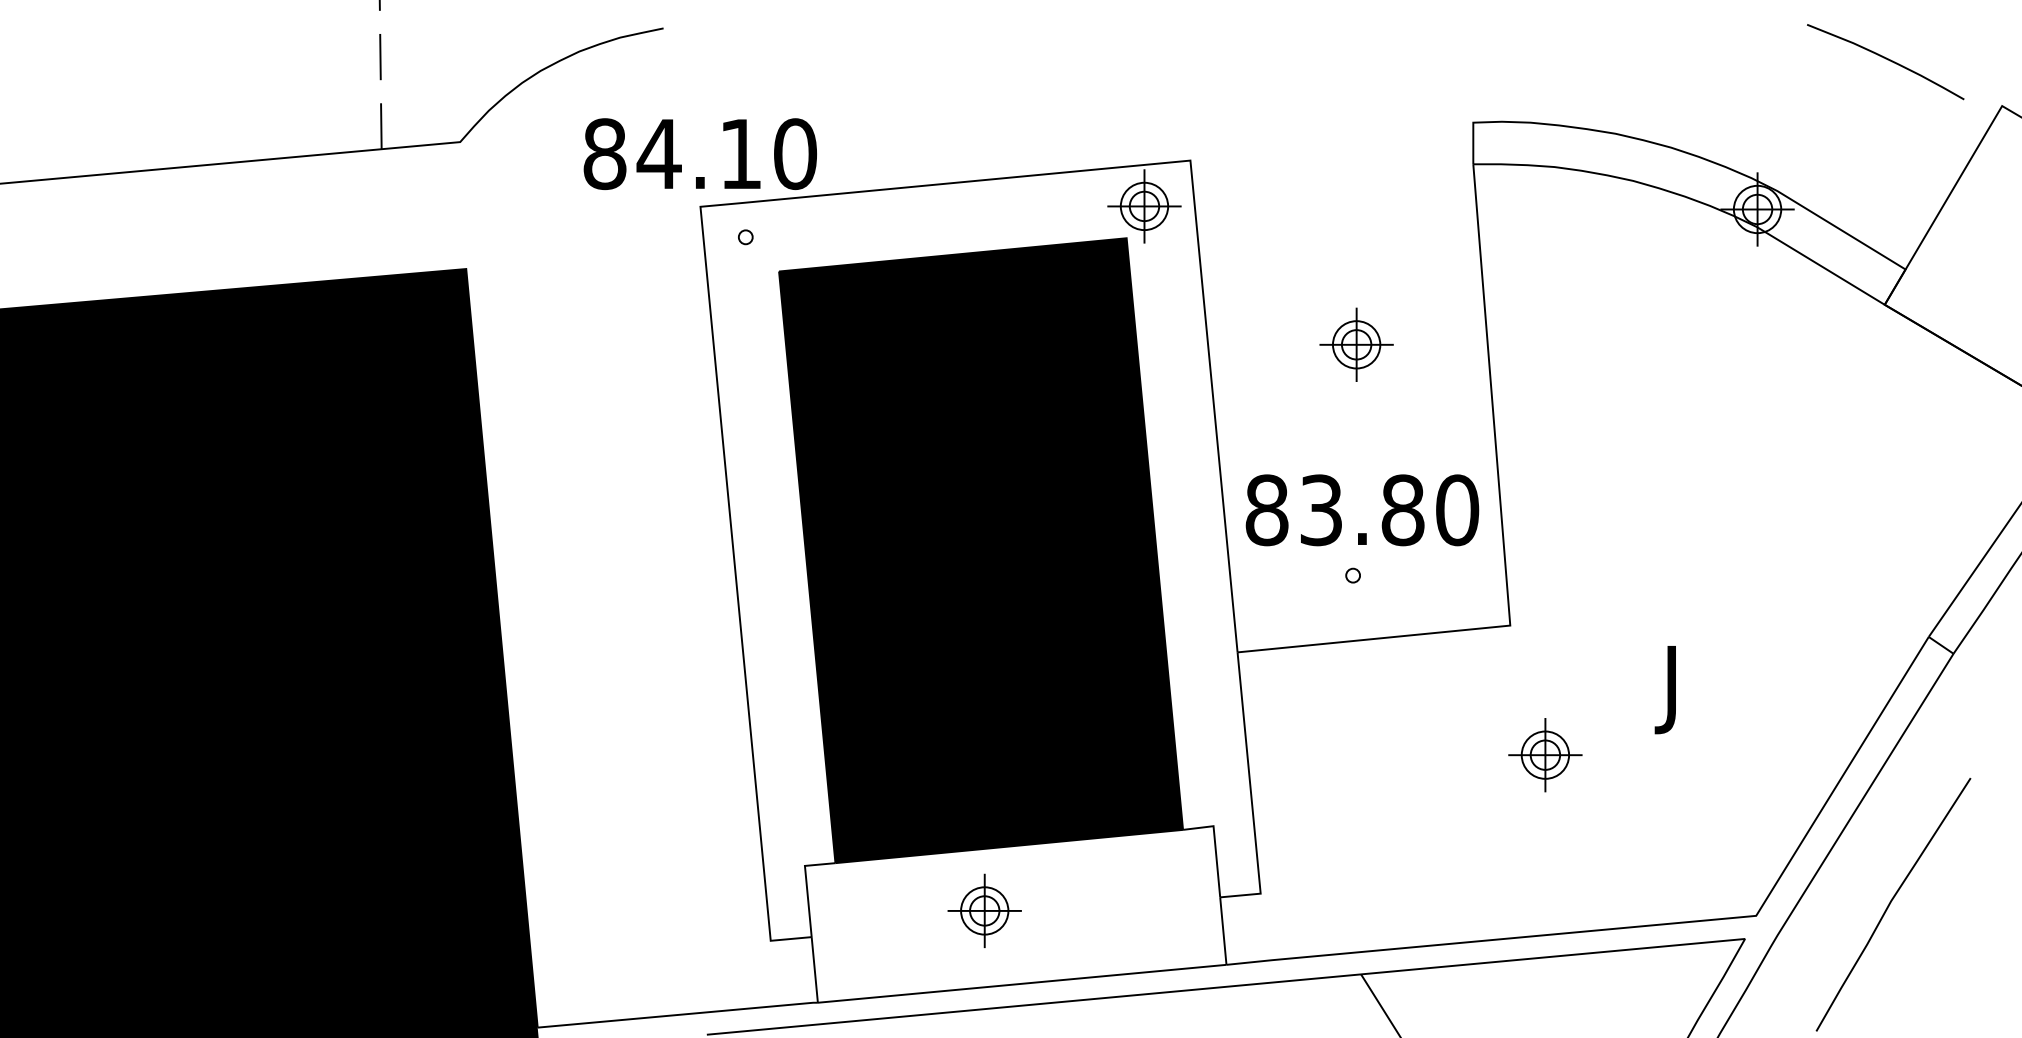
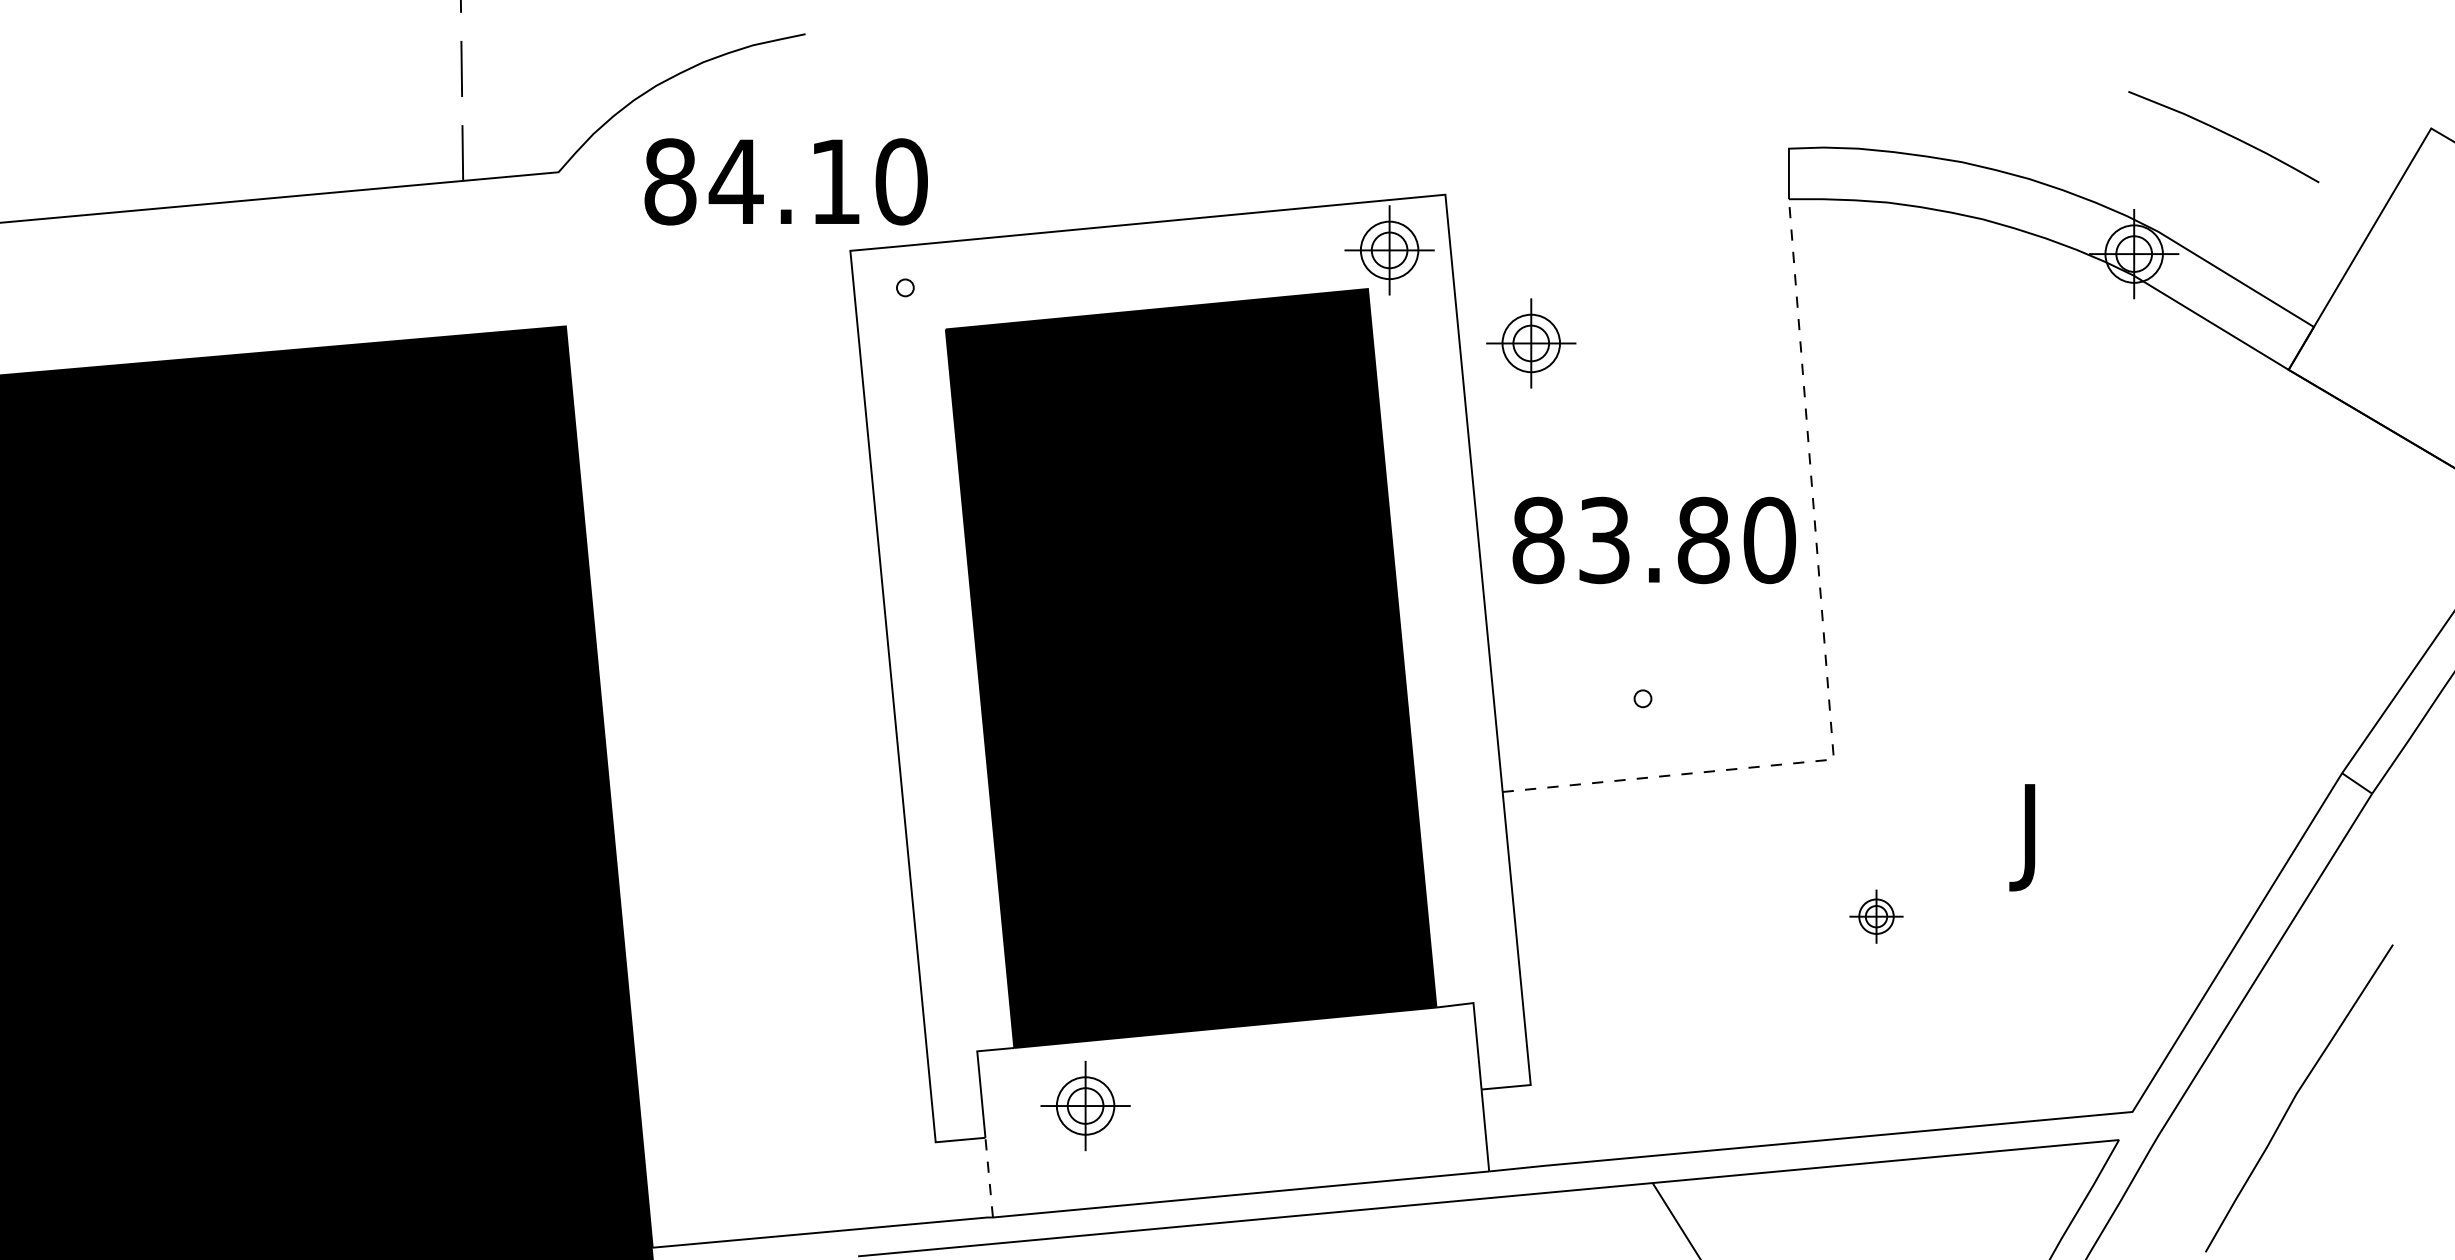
curve: (1887, 59) -> (2225, 134), moved
text: (699, 153) -> (785, 181), moved
part: (1356, 344) -> (1531, 343), moved
text: (1361, 510) -> (1653, 540), moved
line: (1502, 531) -> (1824, 645), solid -> dashed
part: (1545, 754) -> (1876, 916), size x0.6
part: (984, 911) -> (1085, 1106), moved
line: (815, 969) -> (989, 1177), solid -> dashed

